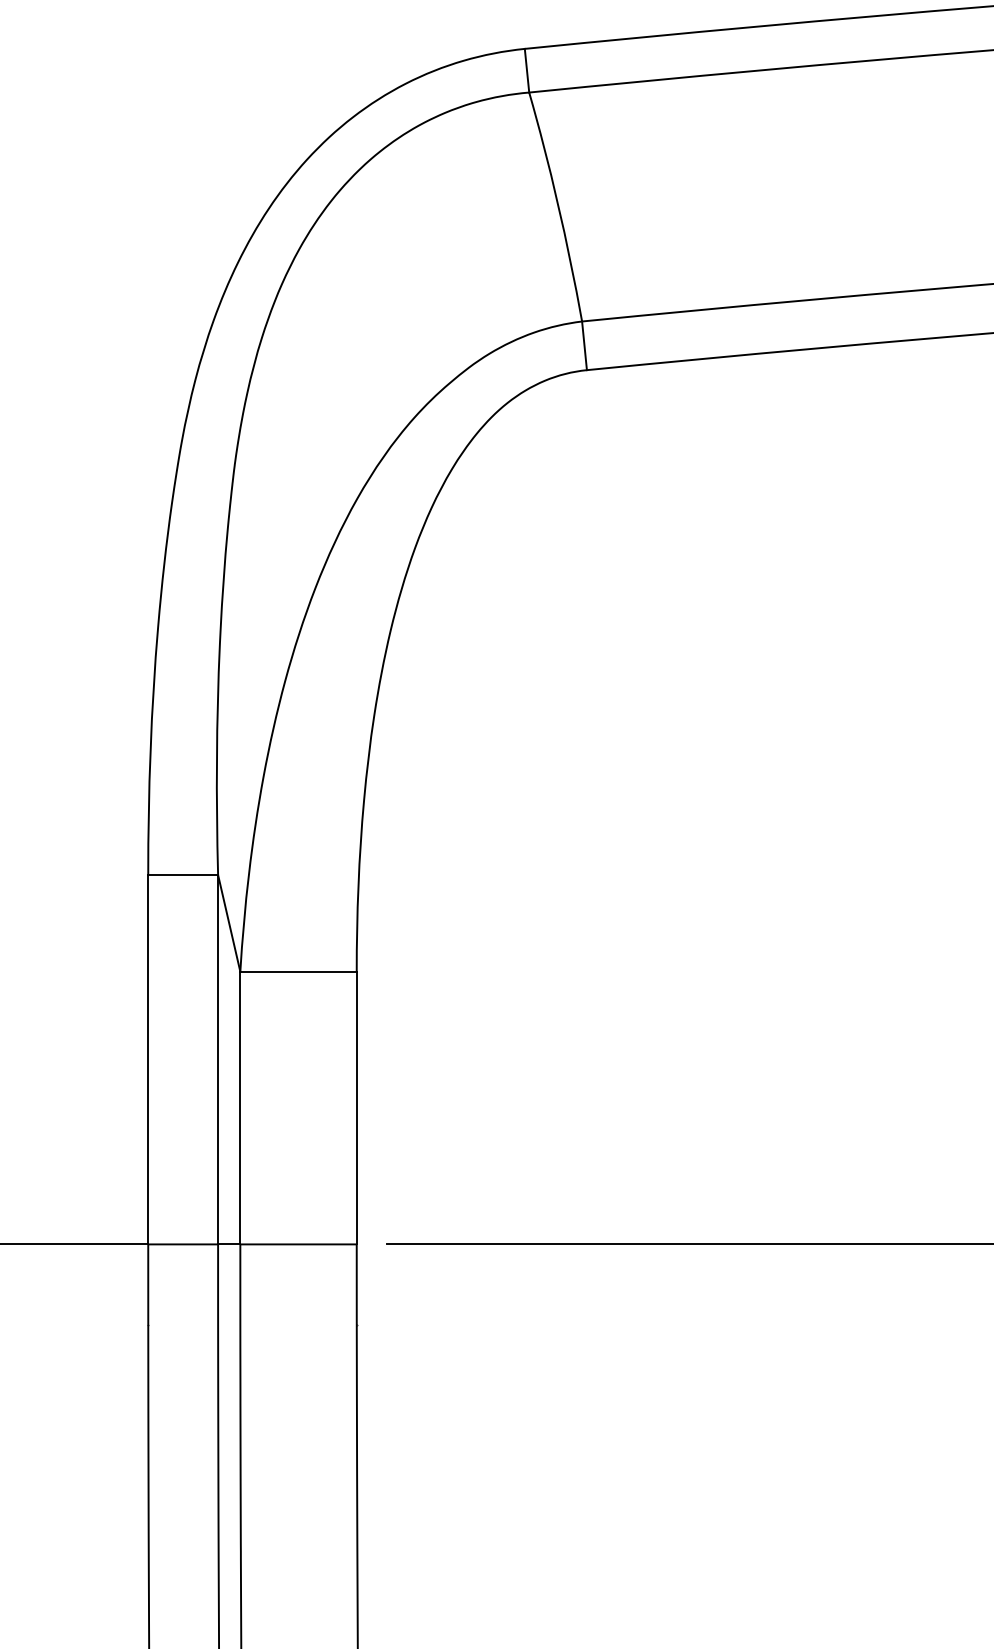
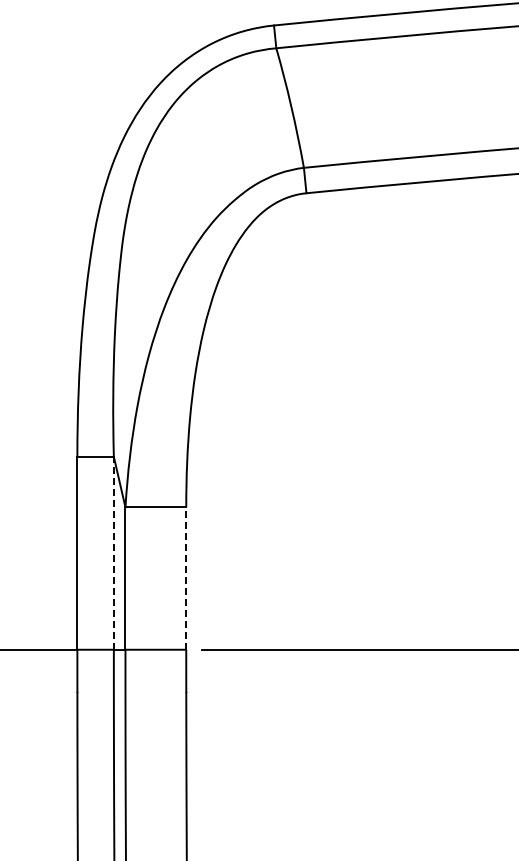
line: (217, 1058) -> (113, 552), solid -> dashed
line: (357, 1107) -> (186, 578), solid -> dashed

